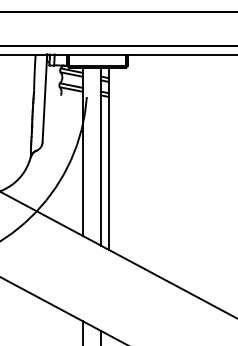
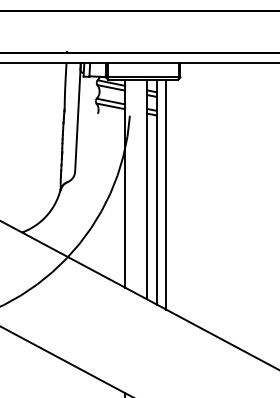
line: (116, 160) -> (166, 194), added

